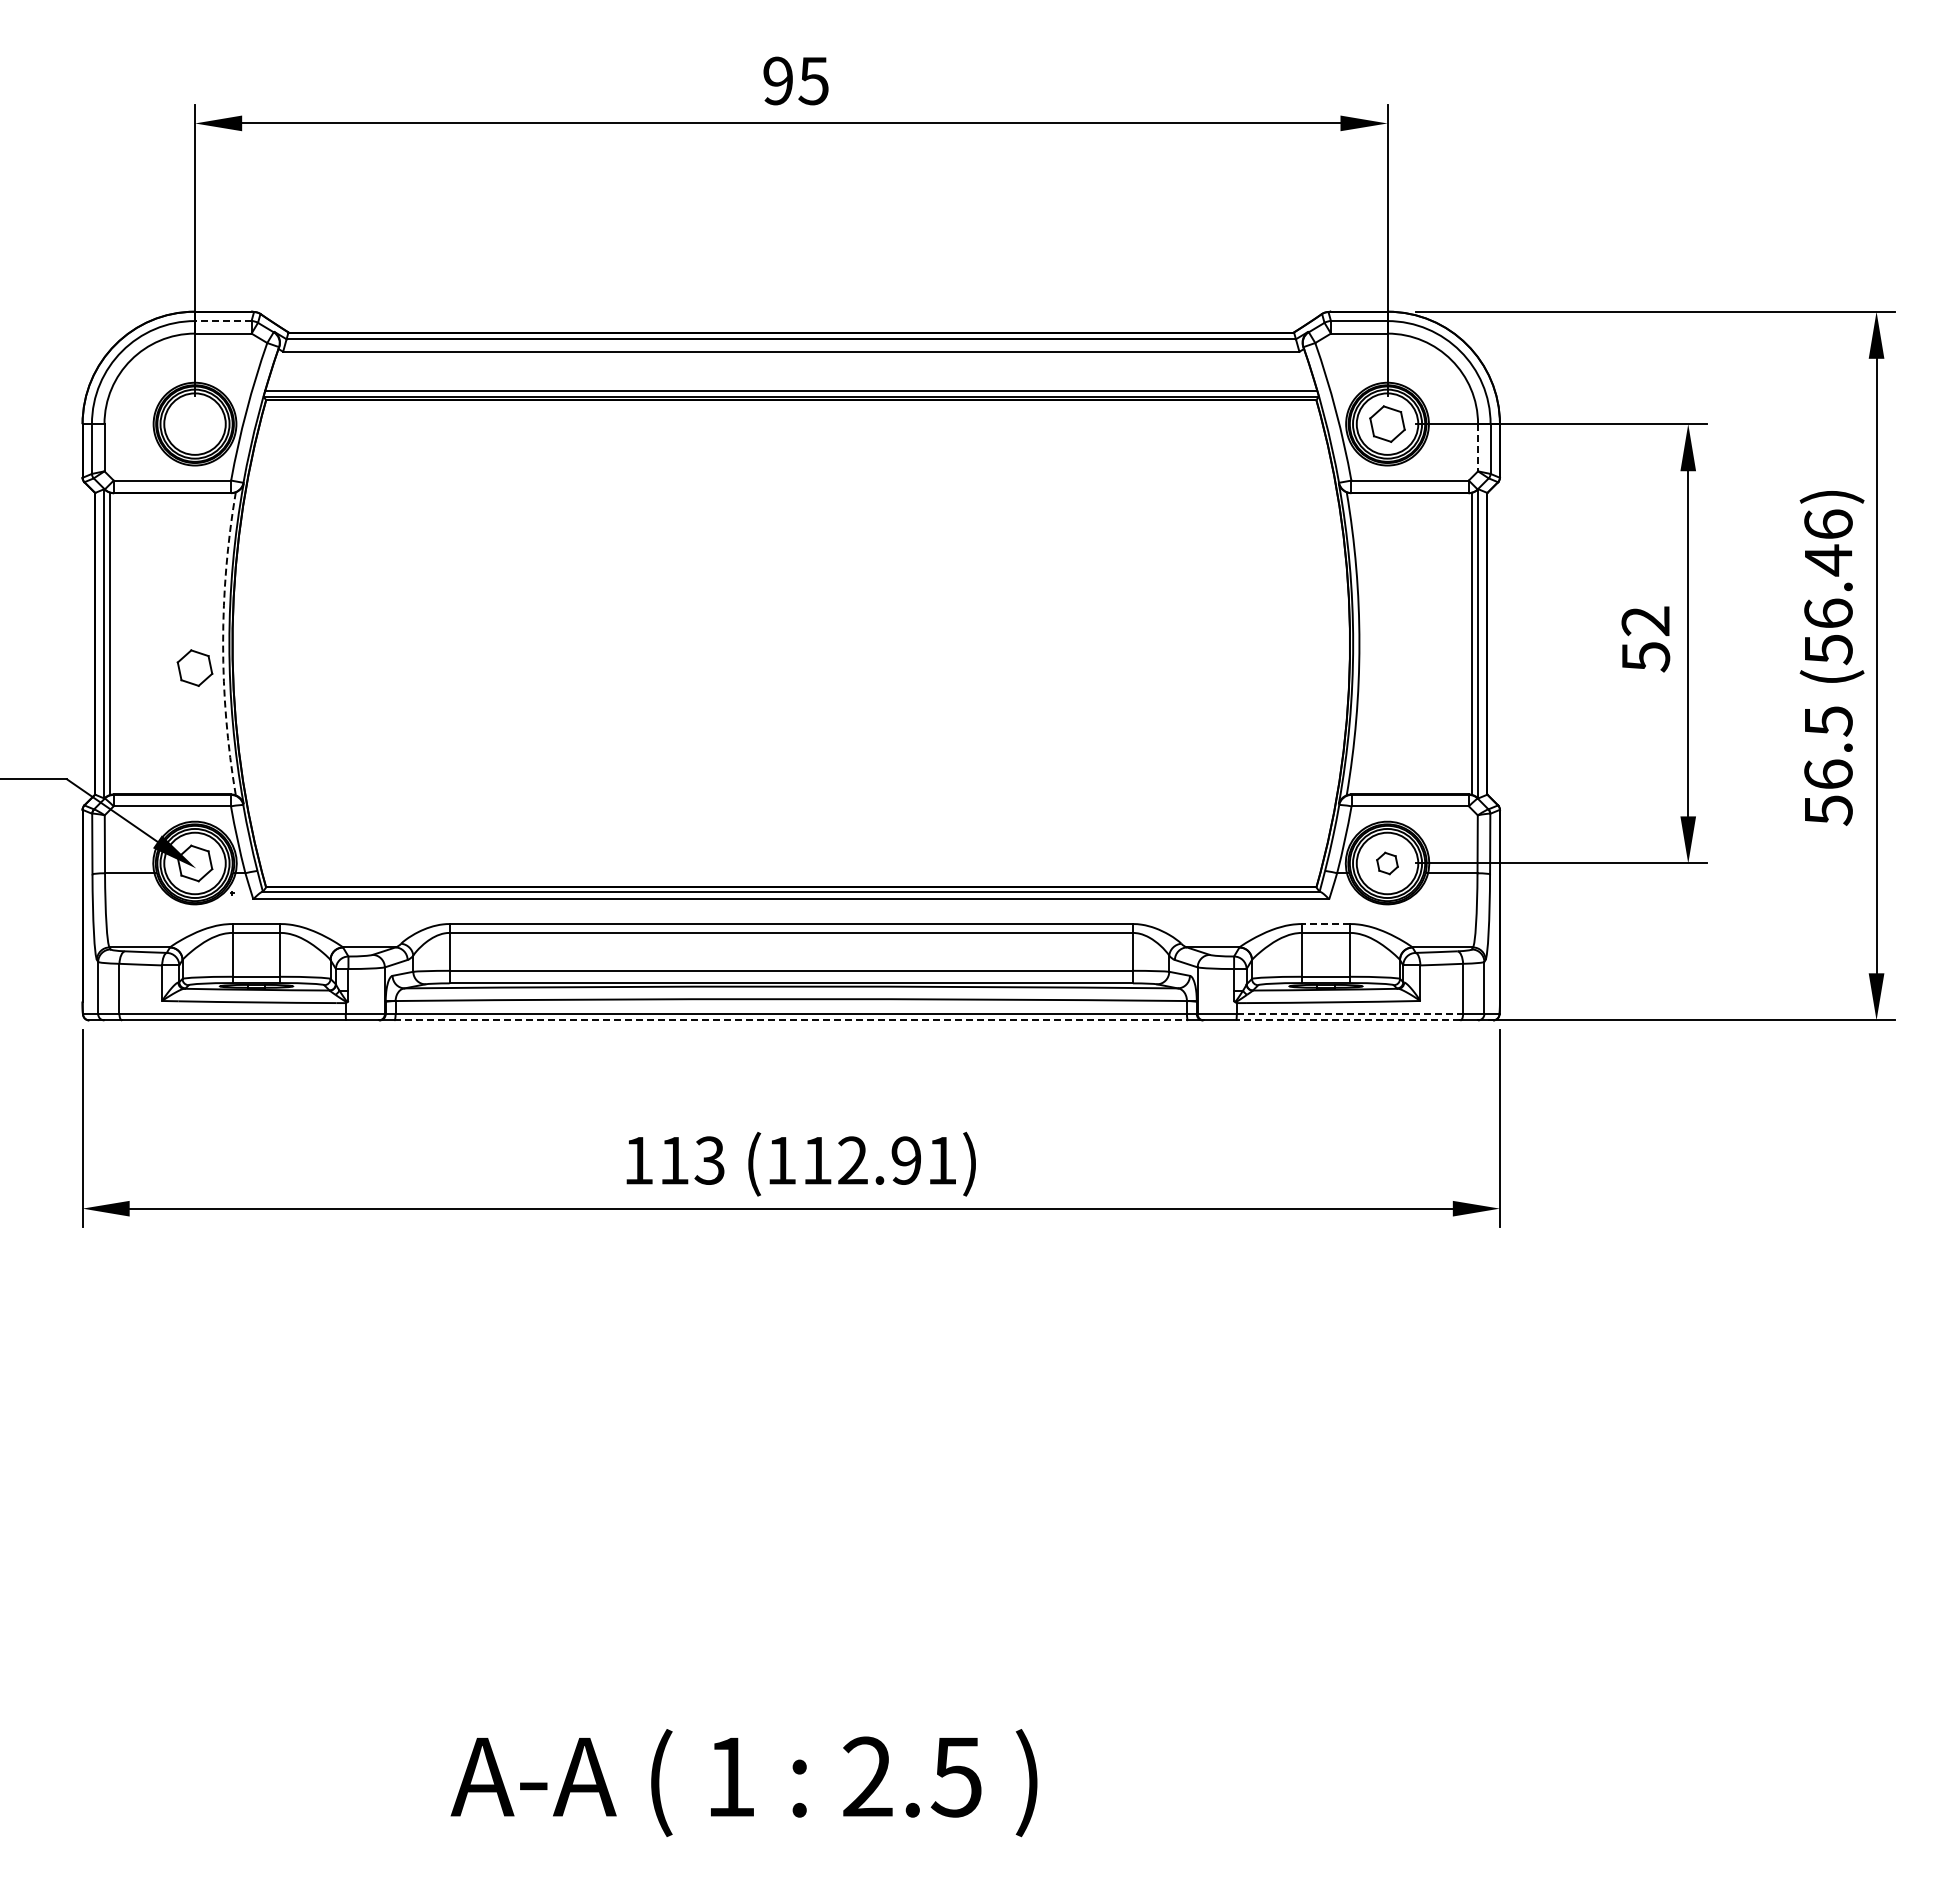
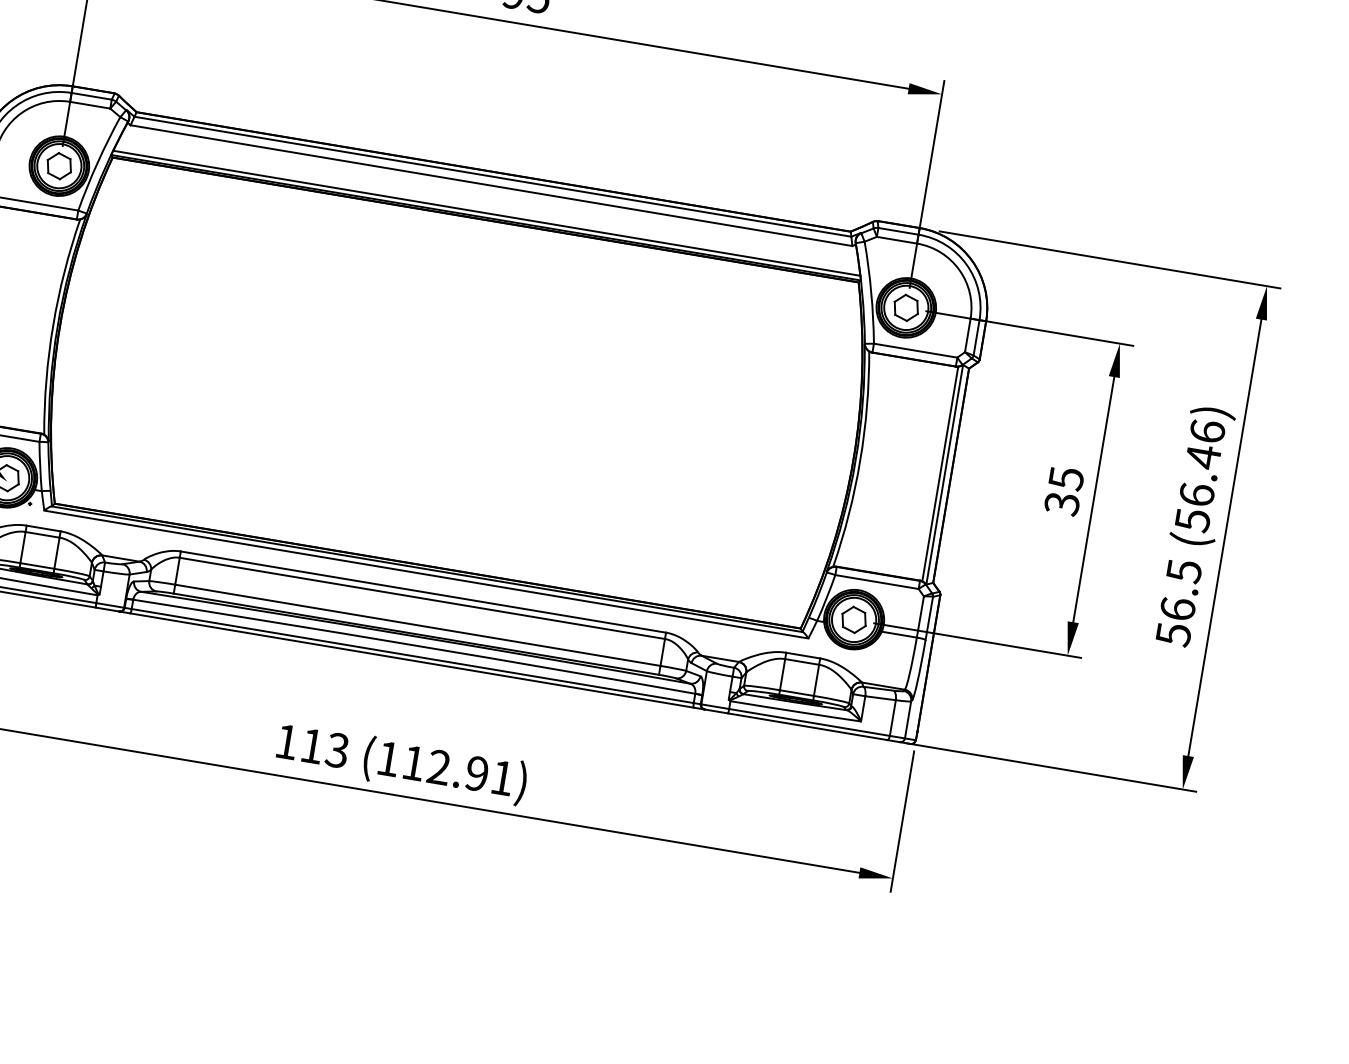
line: (222, 321) -> (91, 96), dashed -> solid
line: (1478, 447) -> (968, 335), dashed -> solid
text: (1645, 639) -> (1063, 491), 52 -> 35
arc: (223, 643) -> (53, 325), dashed -> solid
part: (194, 667) -> (59, 165), moved
part: (1387, 863) -> (854, 619), size x1.67
line: (1326, 924) -> (803, 656), dashed -> solid
line: (1350, 1014) -> (809, 722), dashed -> solid
line: (791, 1020) -> (412, 660), dashed -> solid
line: (1347, 1020) -> (807, 726), dashed -> solid

